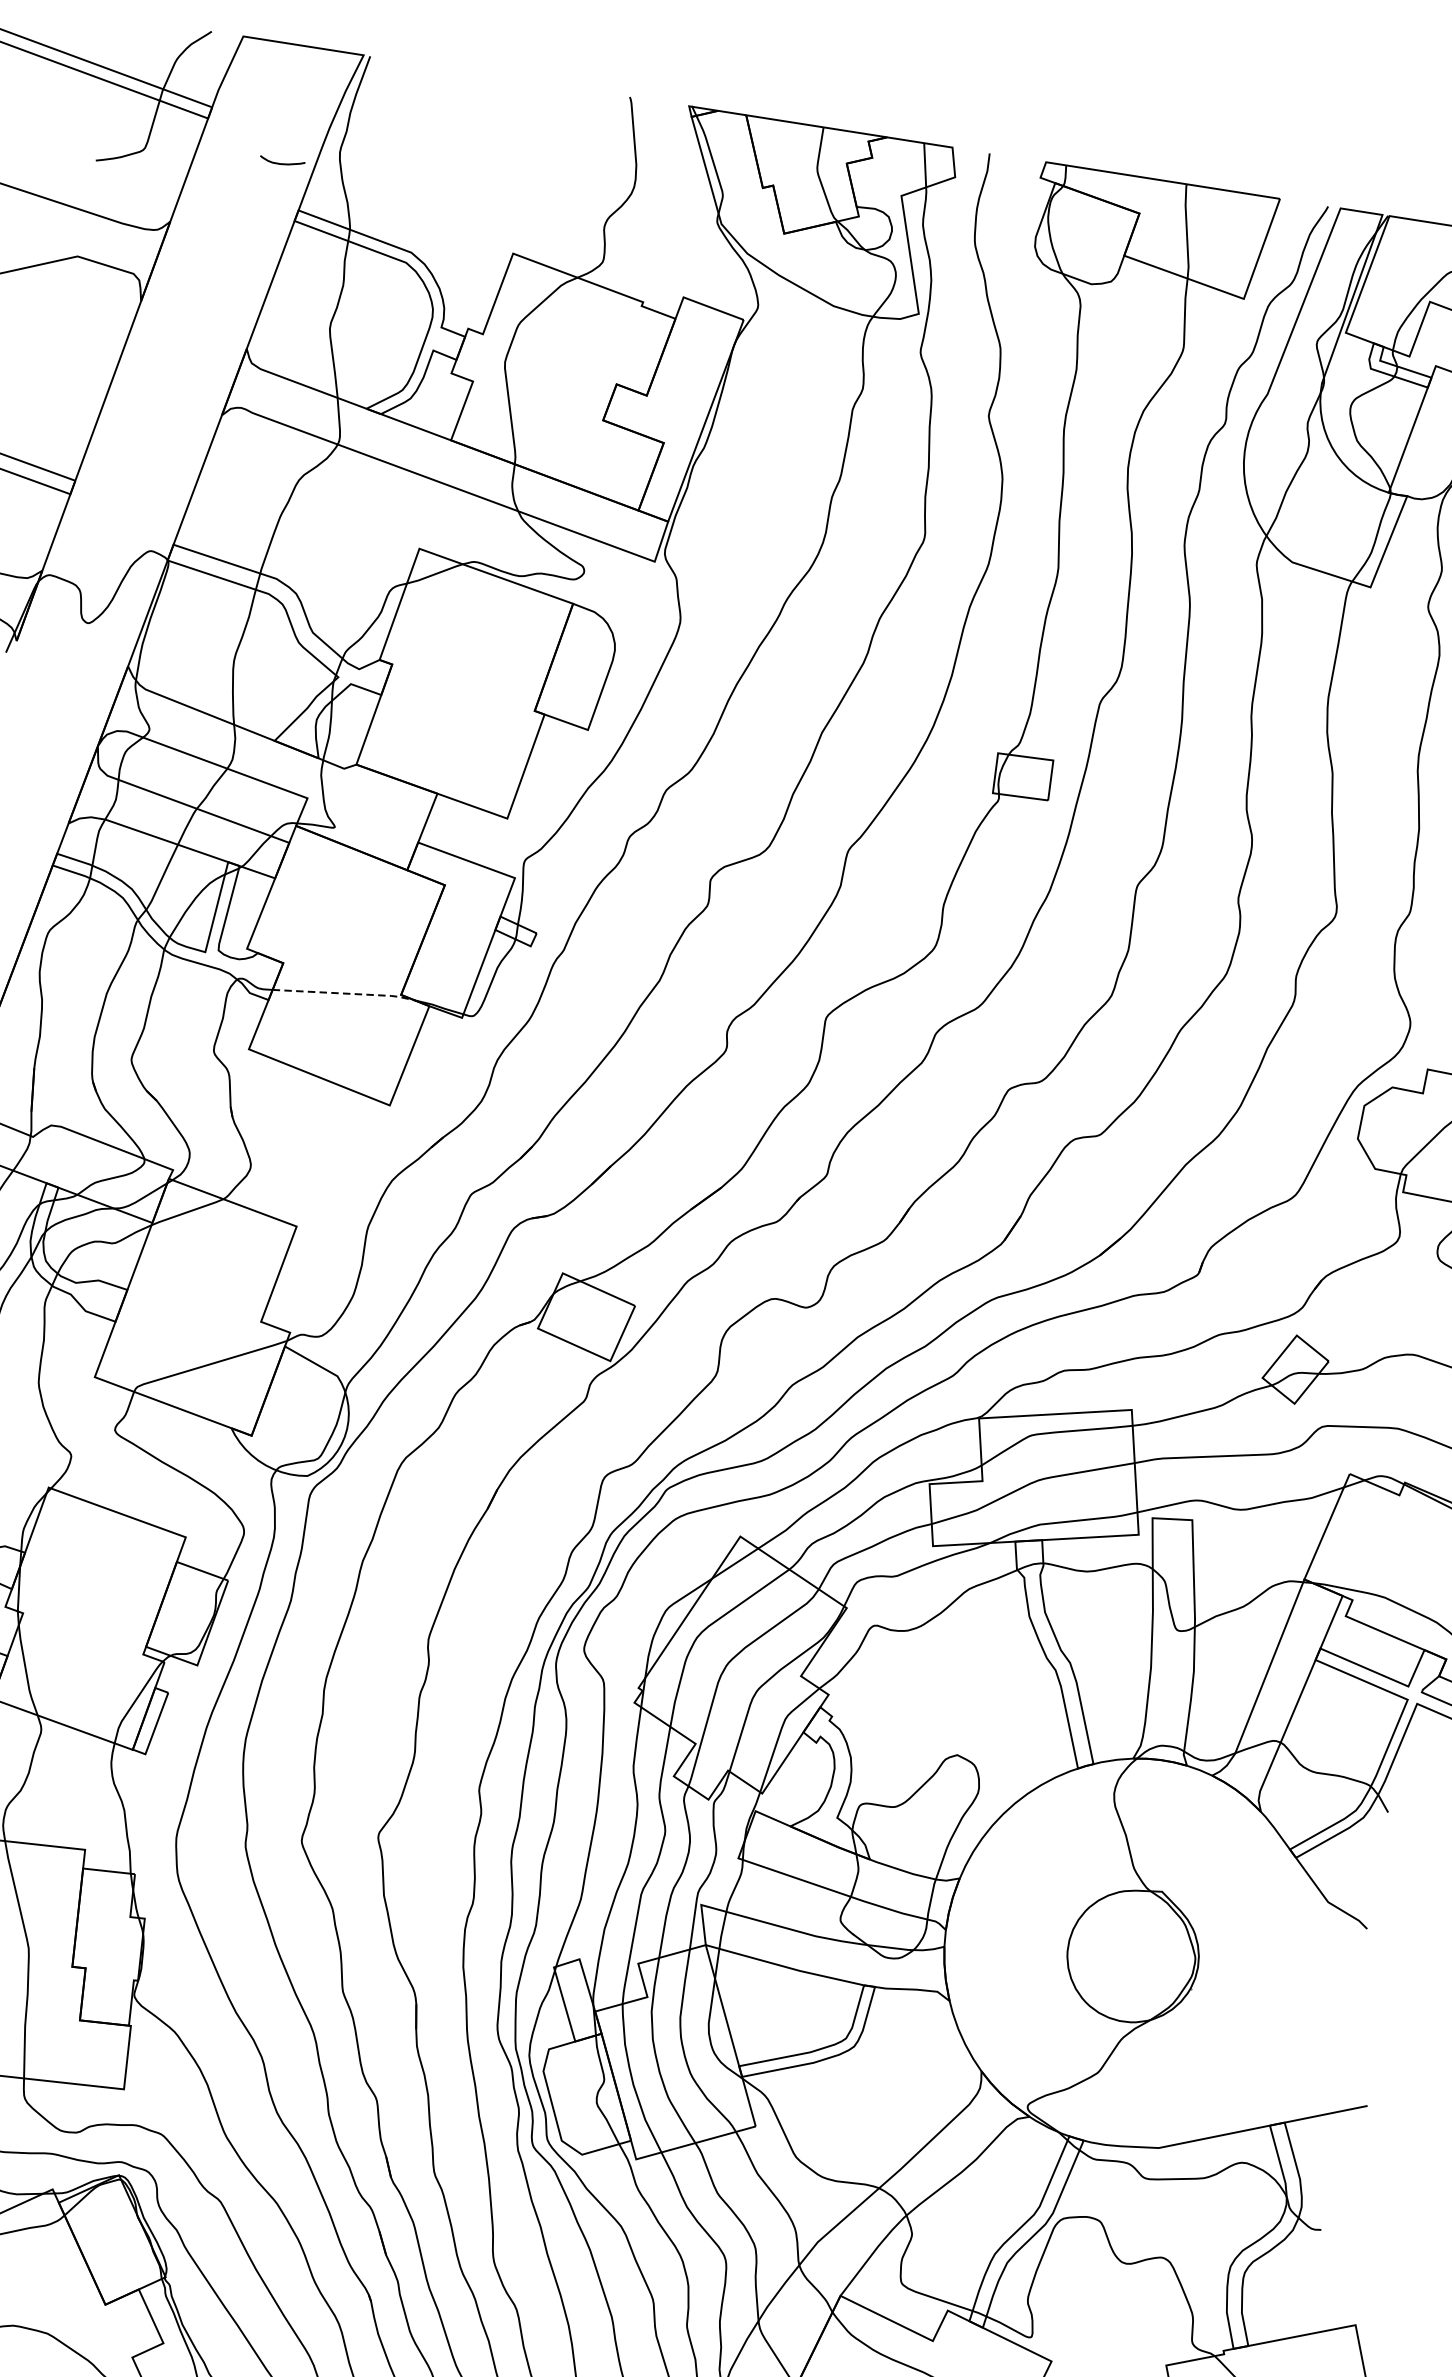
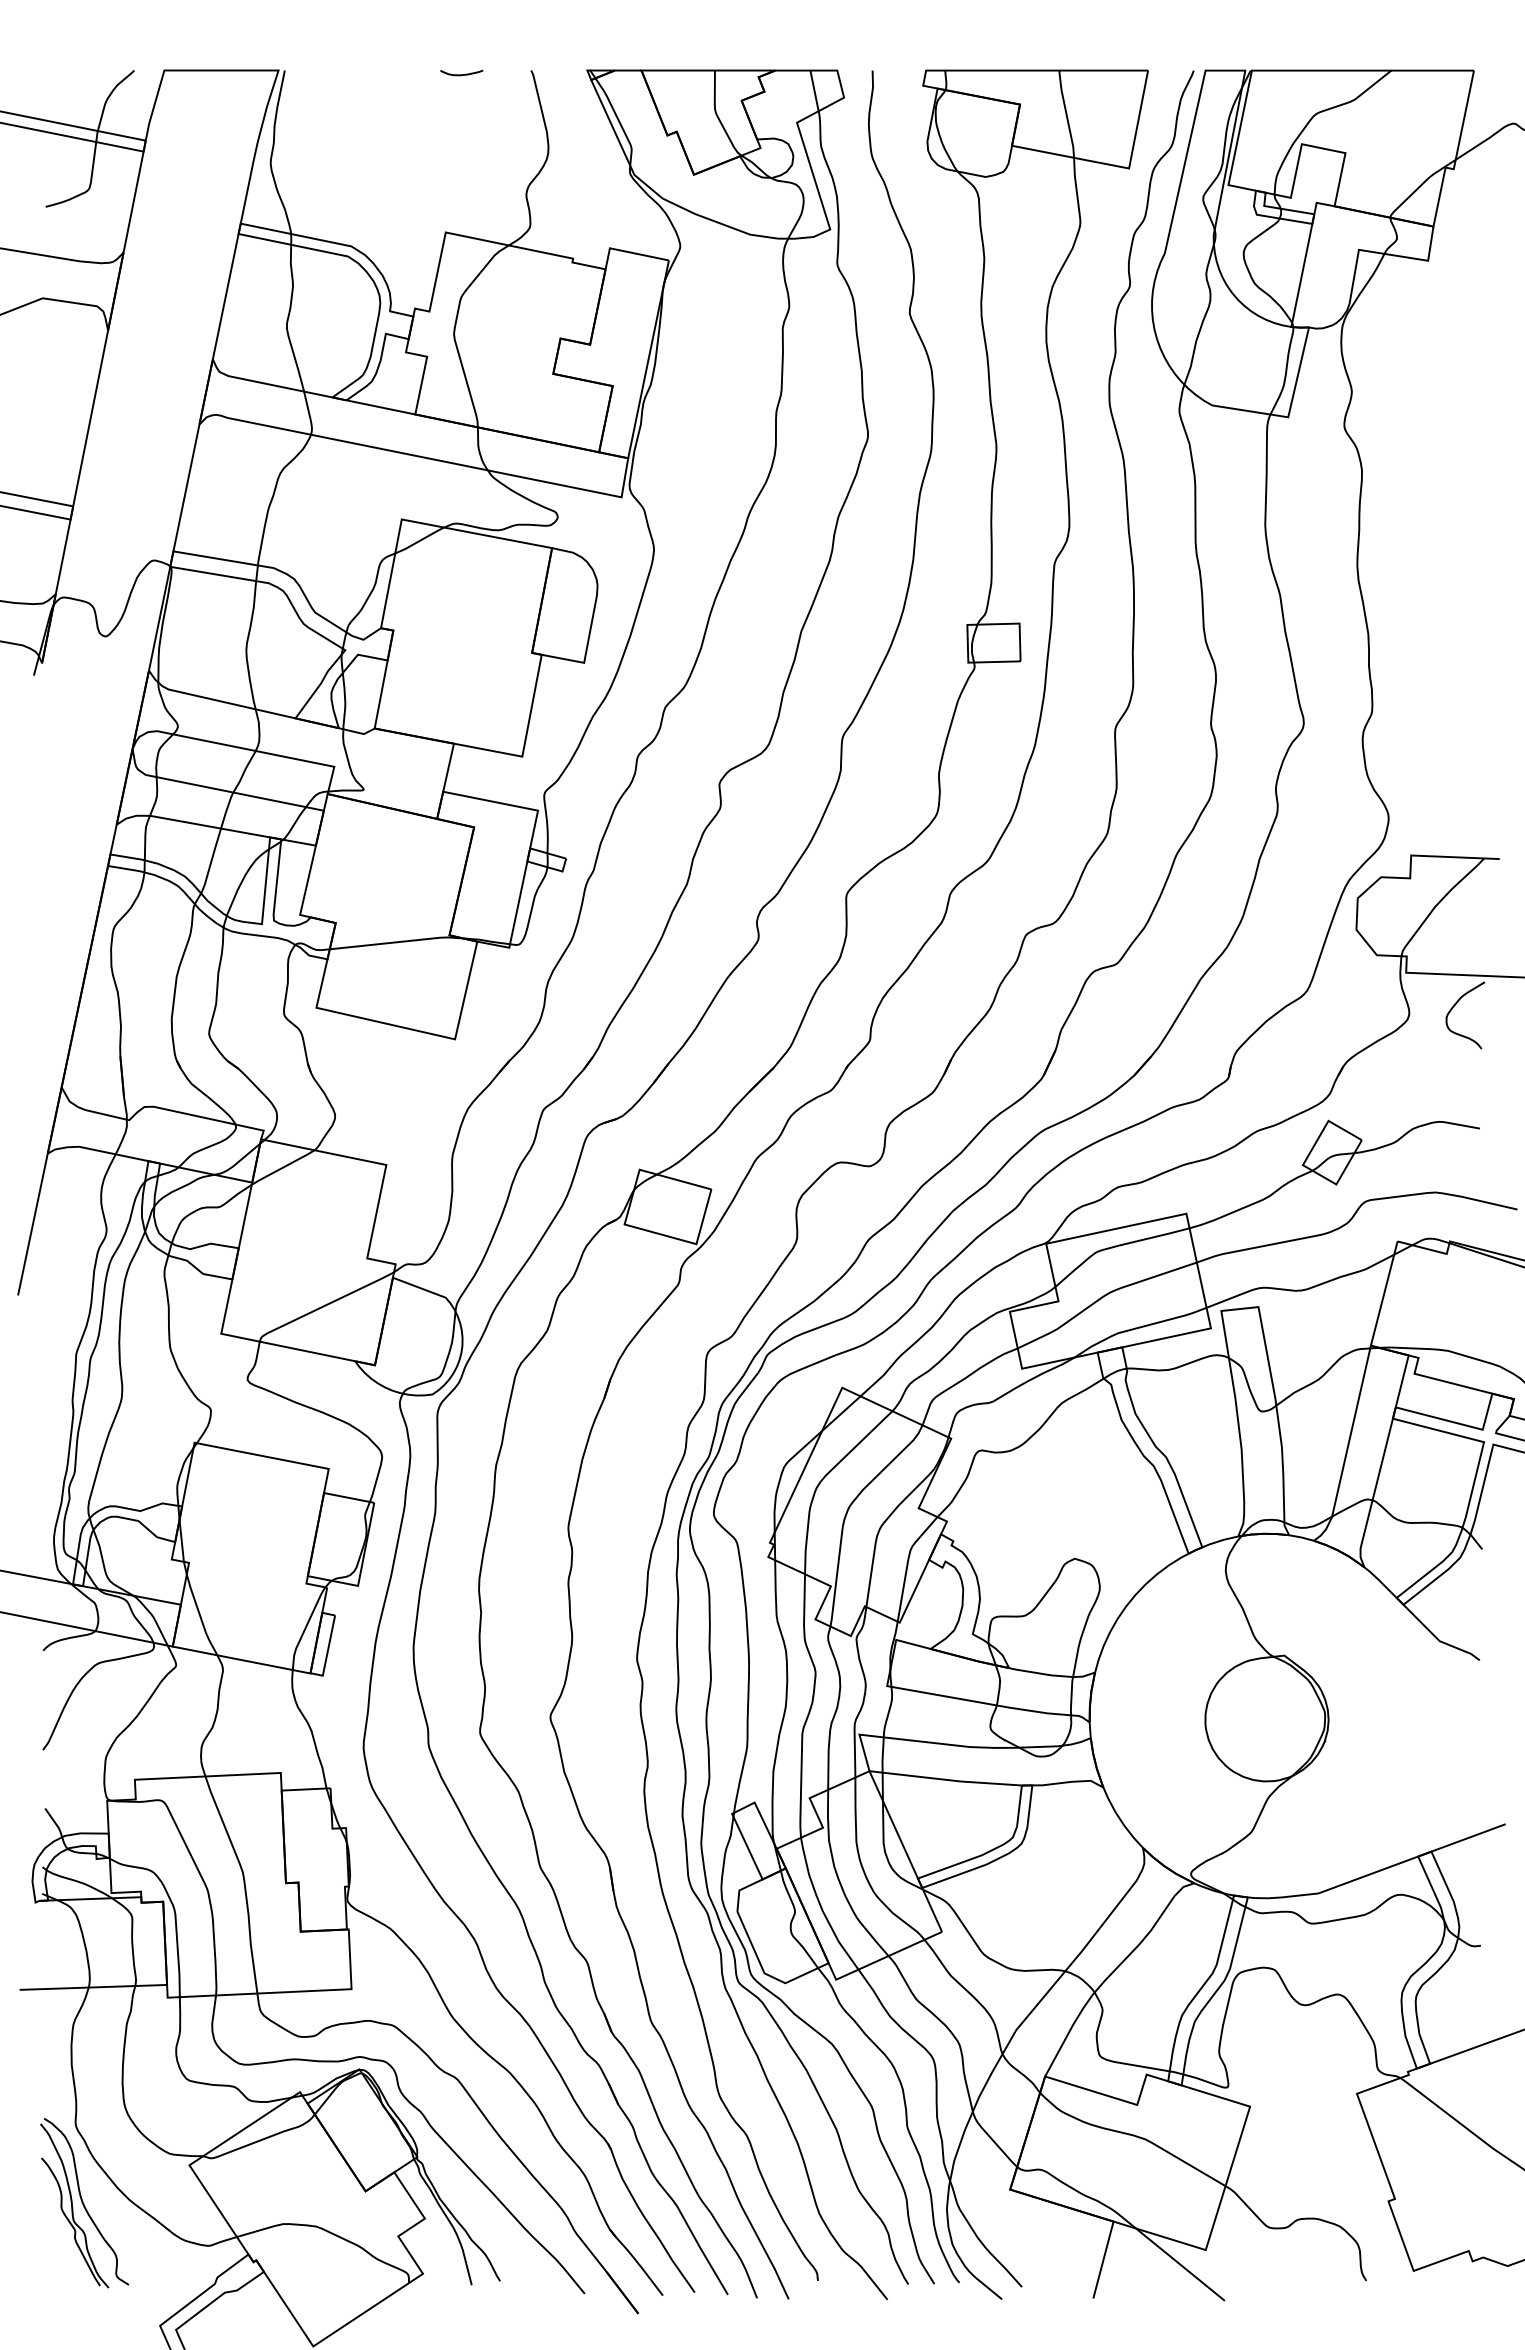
curve: (281, 163) -> (461, 74), moved
line: (345, 993) -> (397, 942), dashed -> solid

